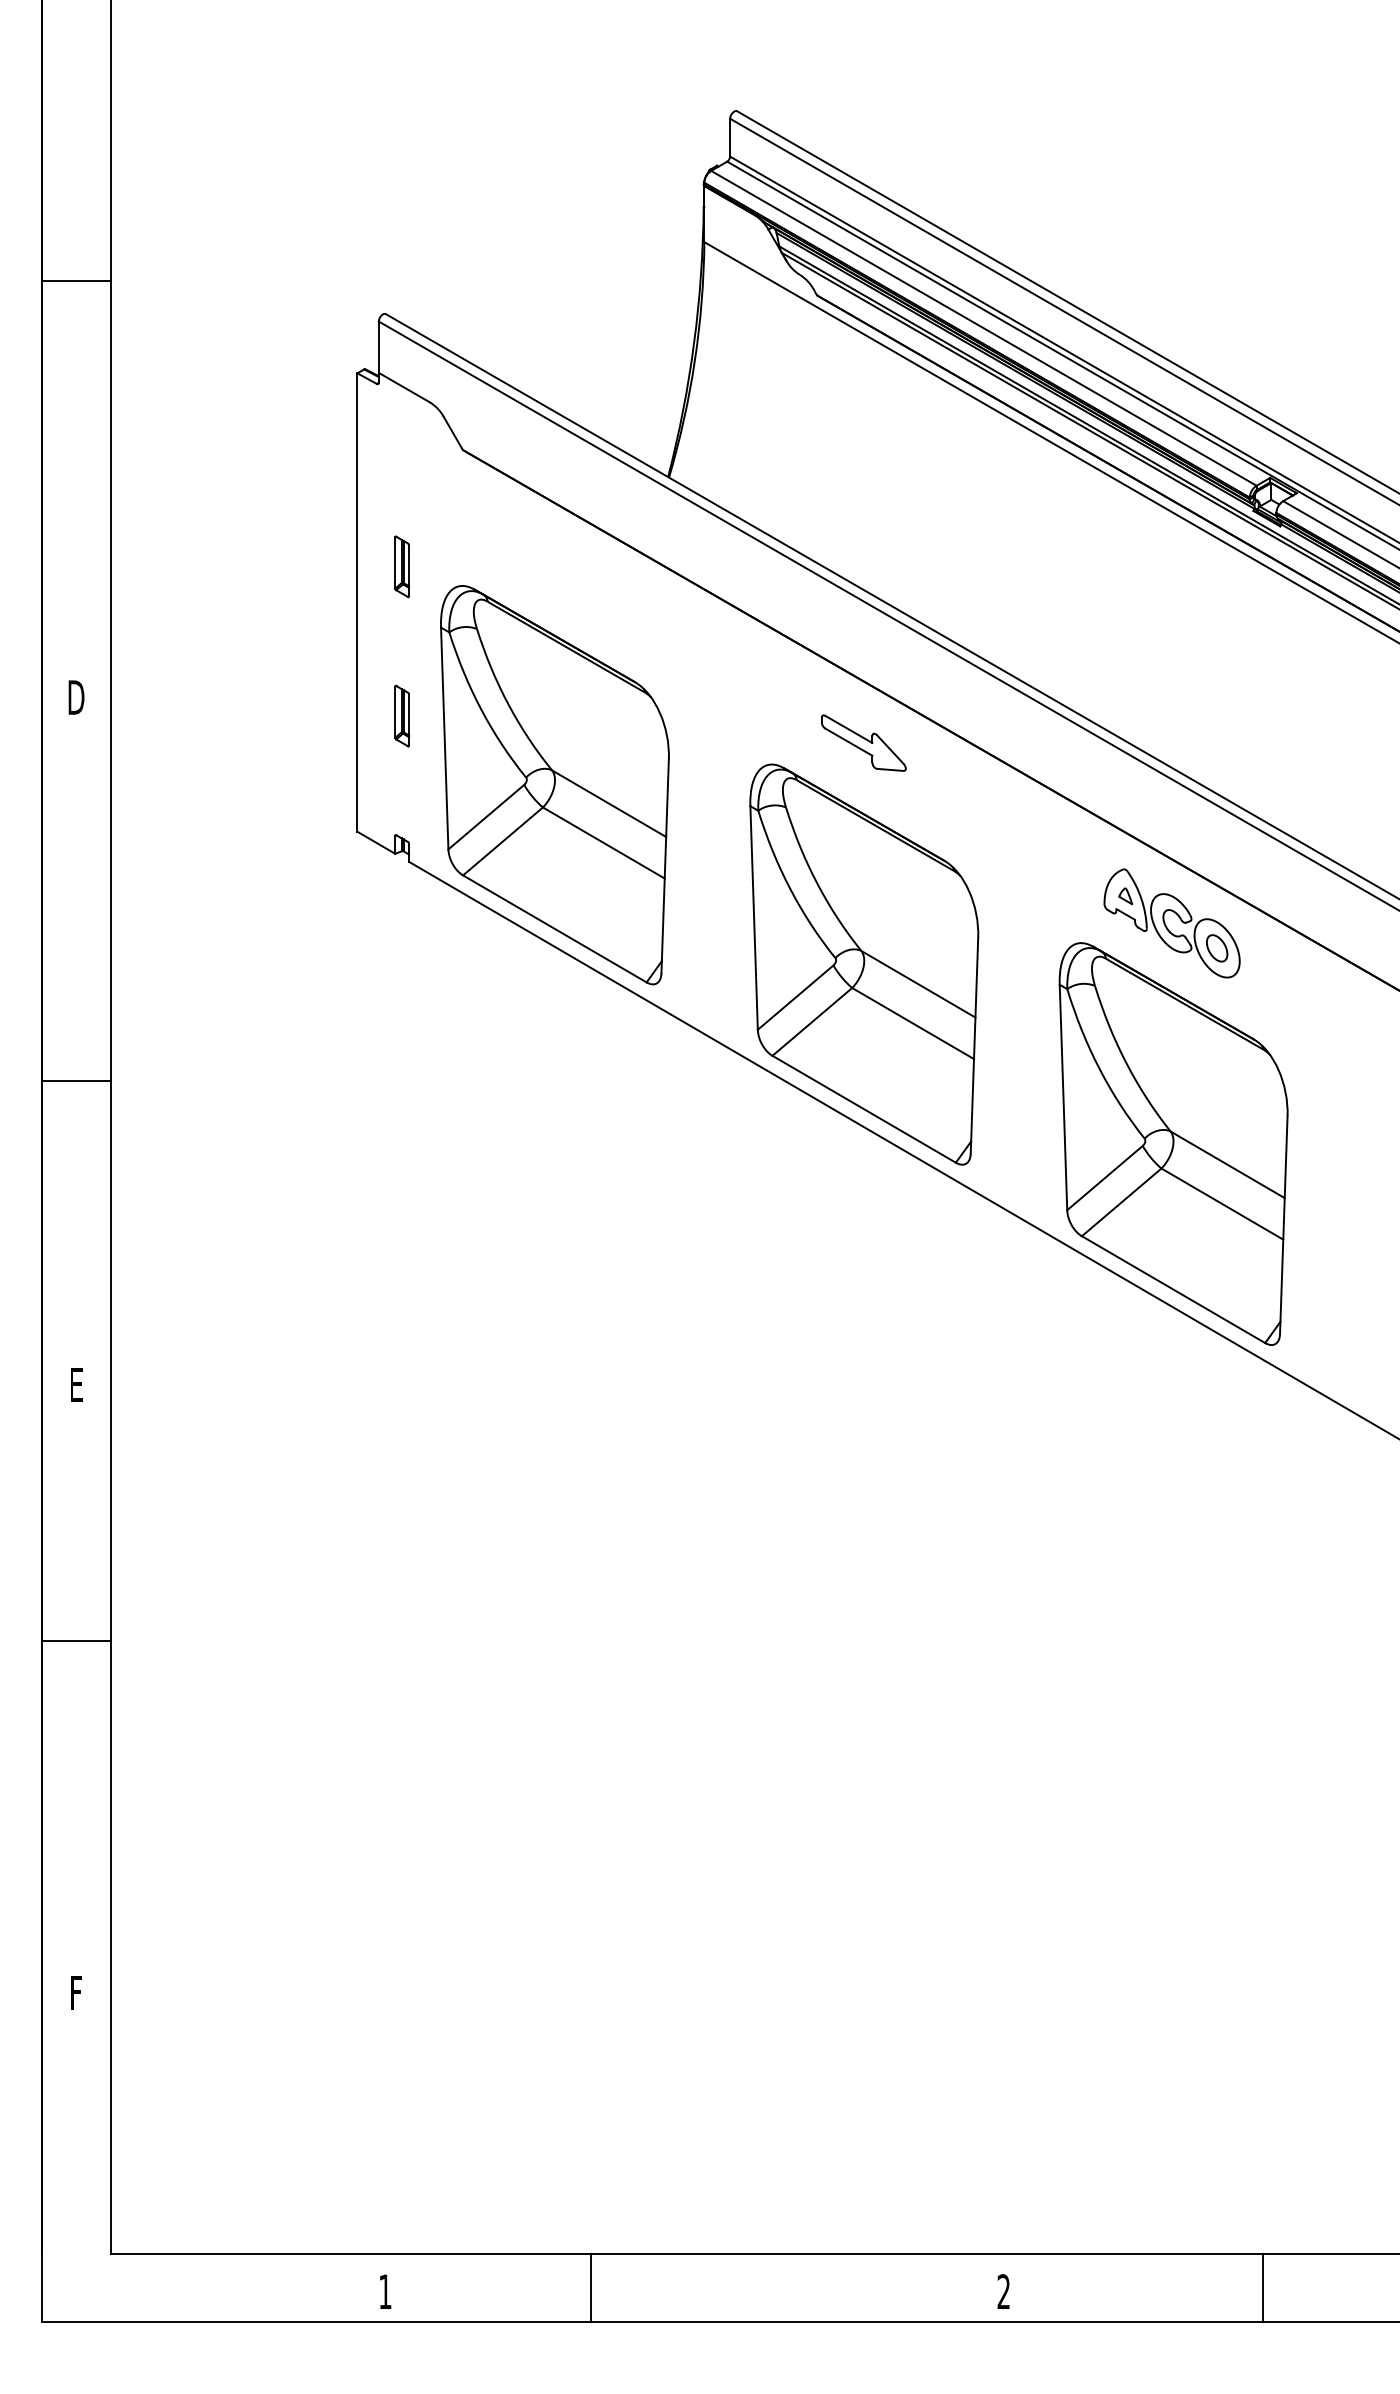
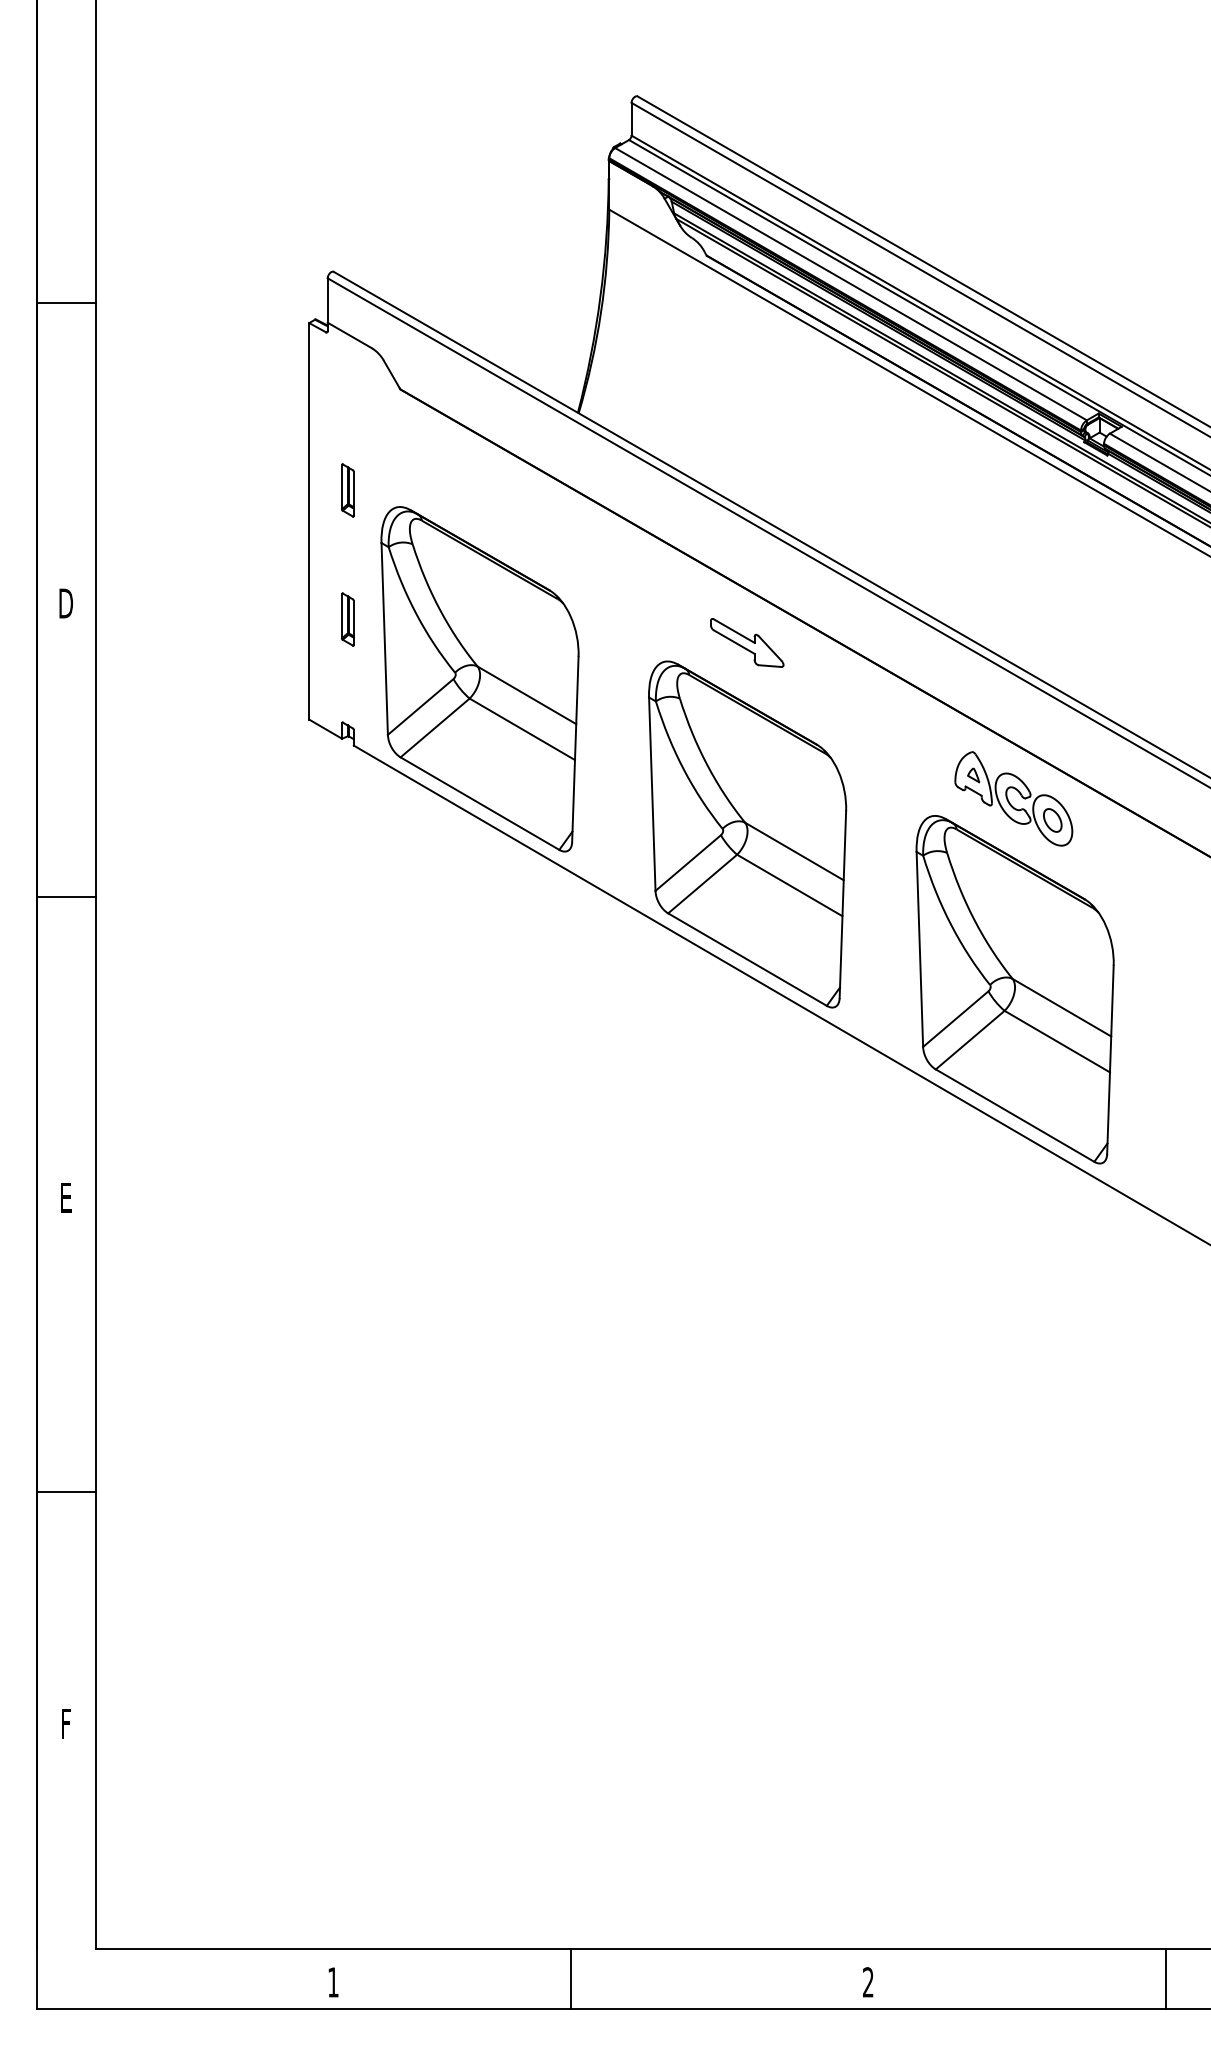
line: (75, 281) -> (65, 303), moved
line: (75, 1081) -> (65, 897), moved
line: (75, 1640) -> (65, 1491), moved
line: (591, 2287) -> (571, 1978), moved
line: (1263, 2287) -> (1165, 1978), moved

